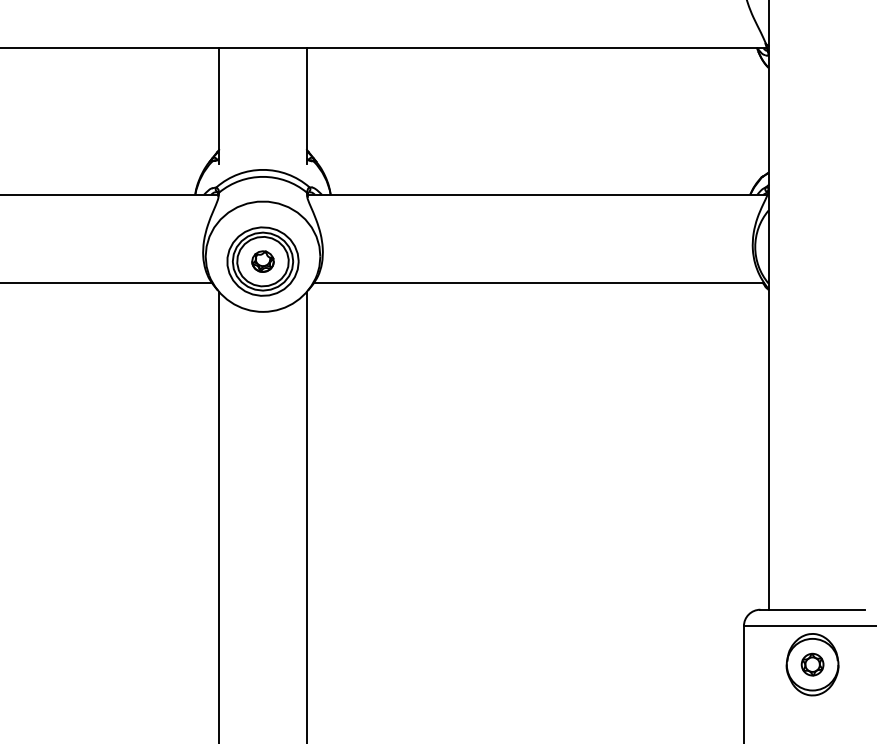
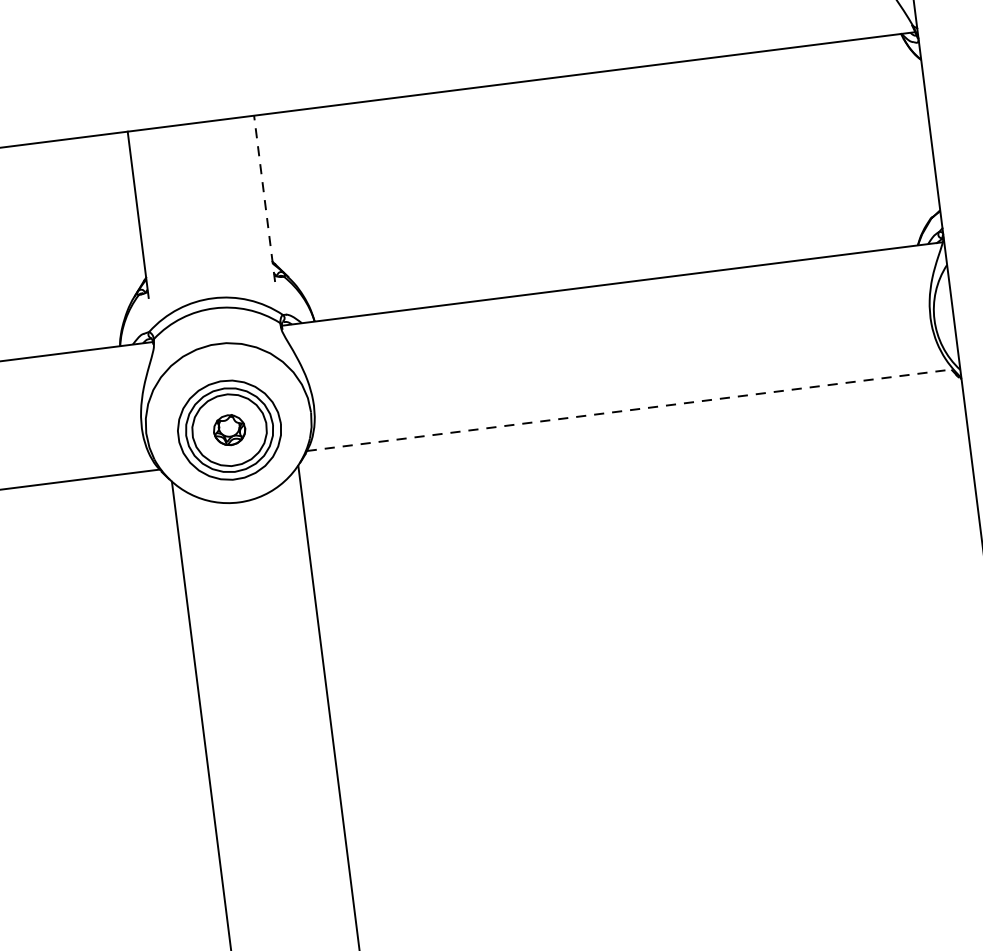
line: (307, 106) -> (265, 199), solid -> dashed
line: (539, 282) -> (630, 410), solid -> dashed

